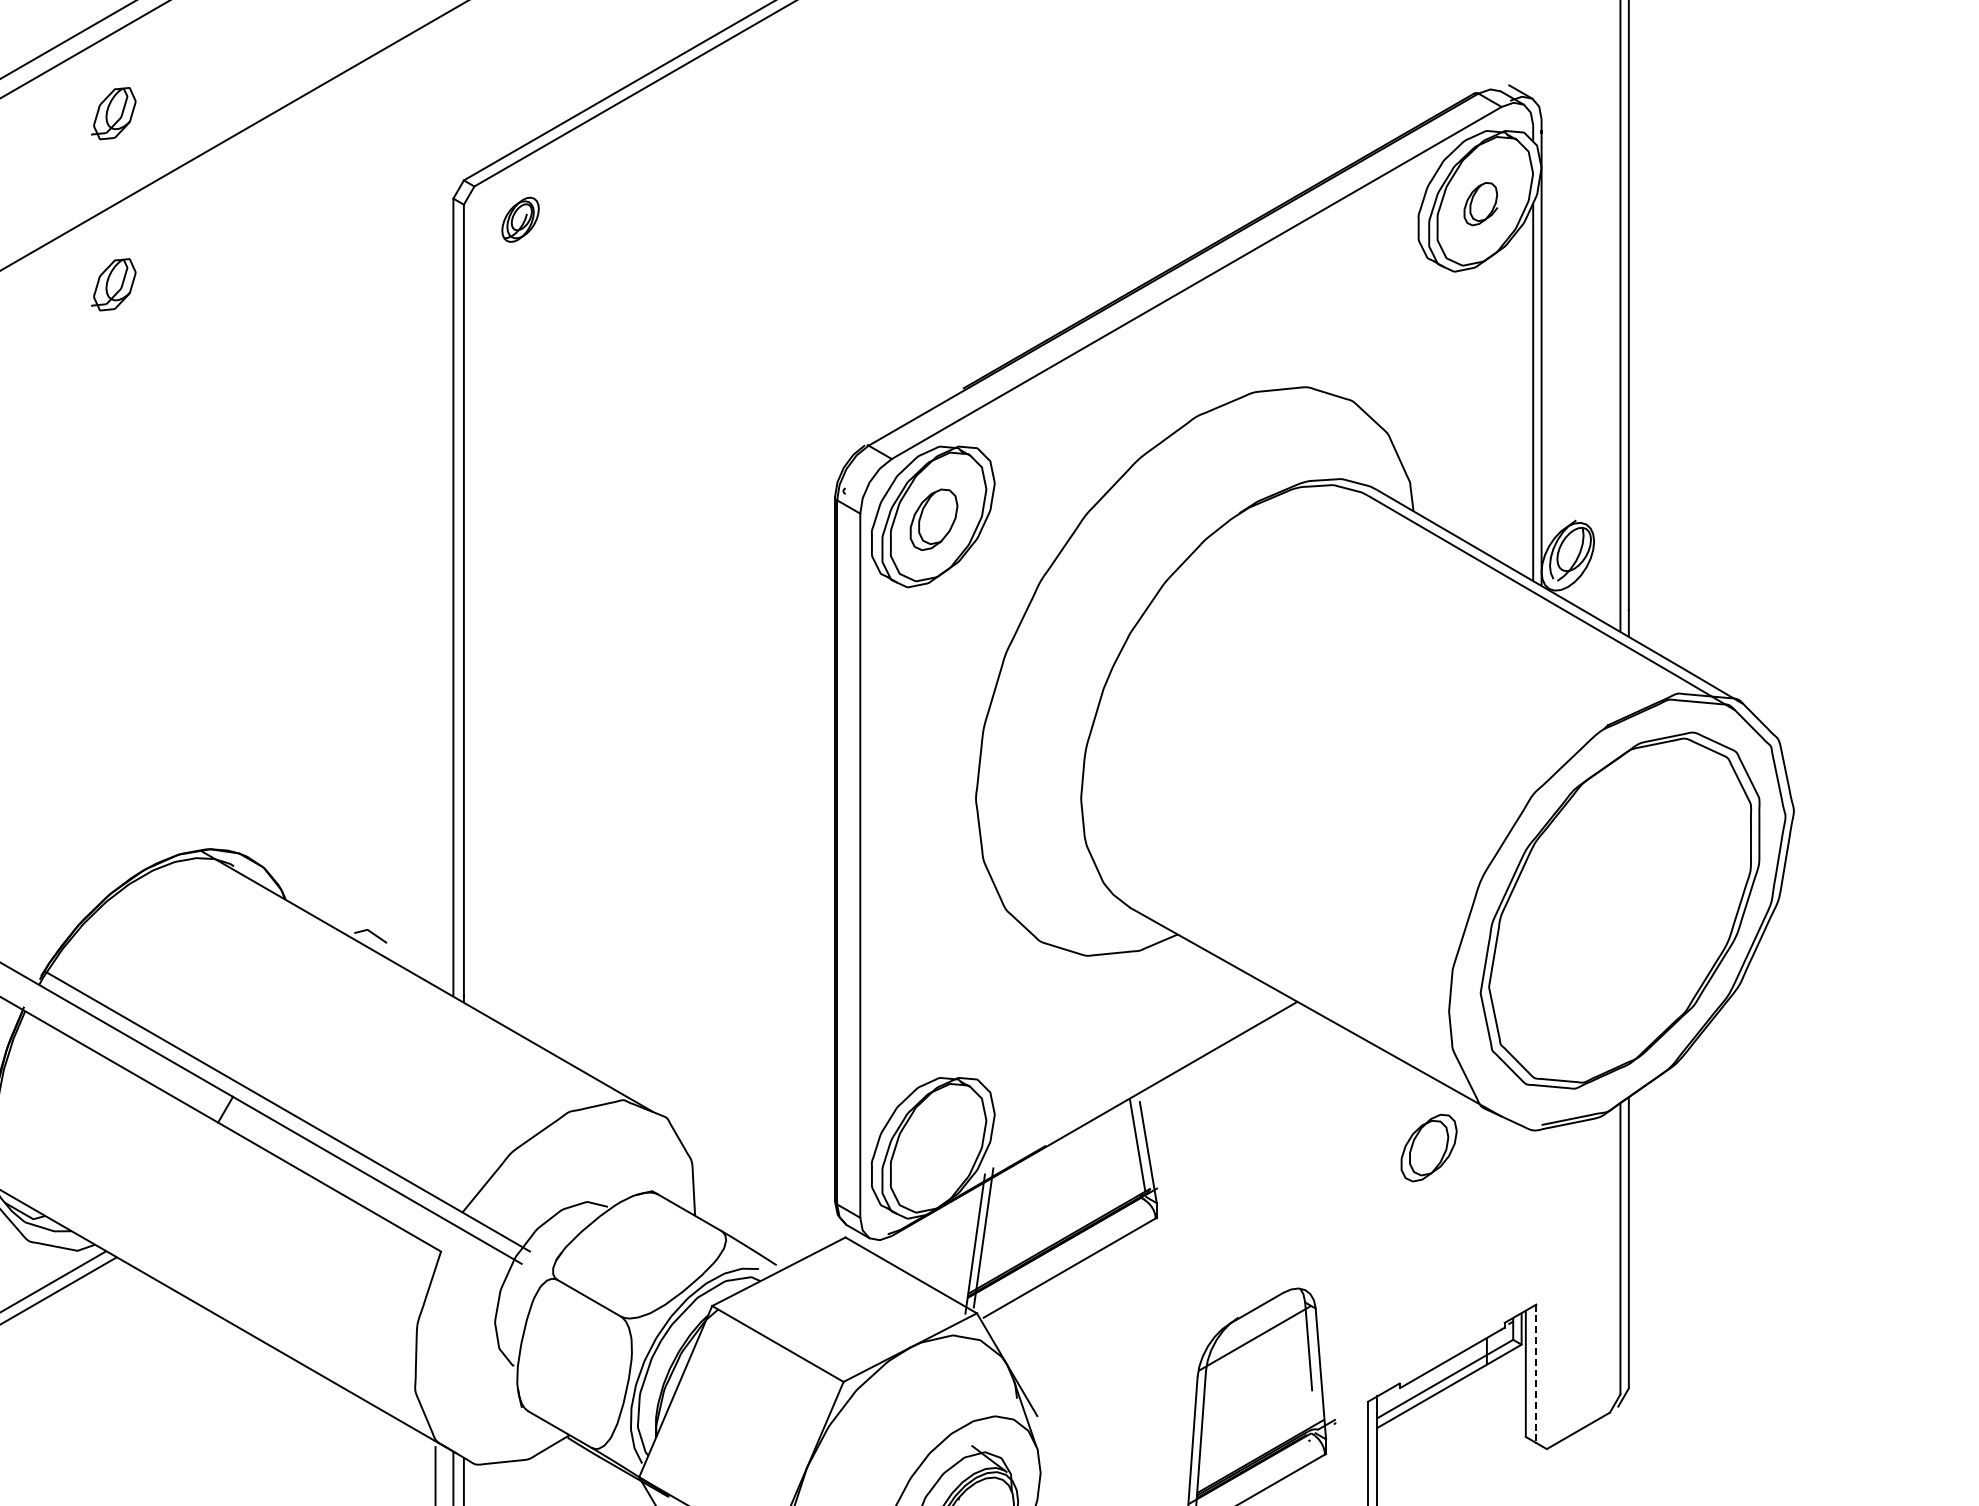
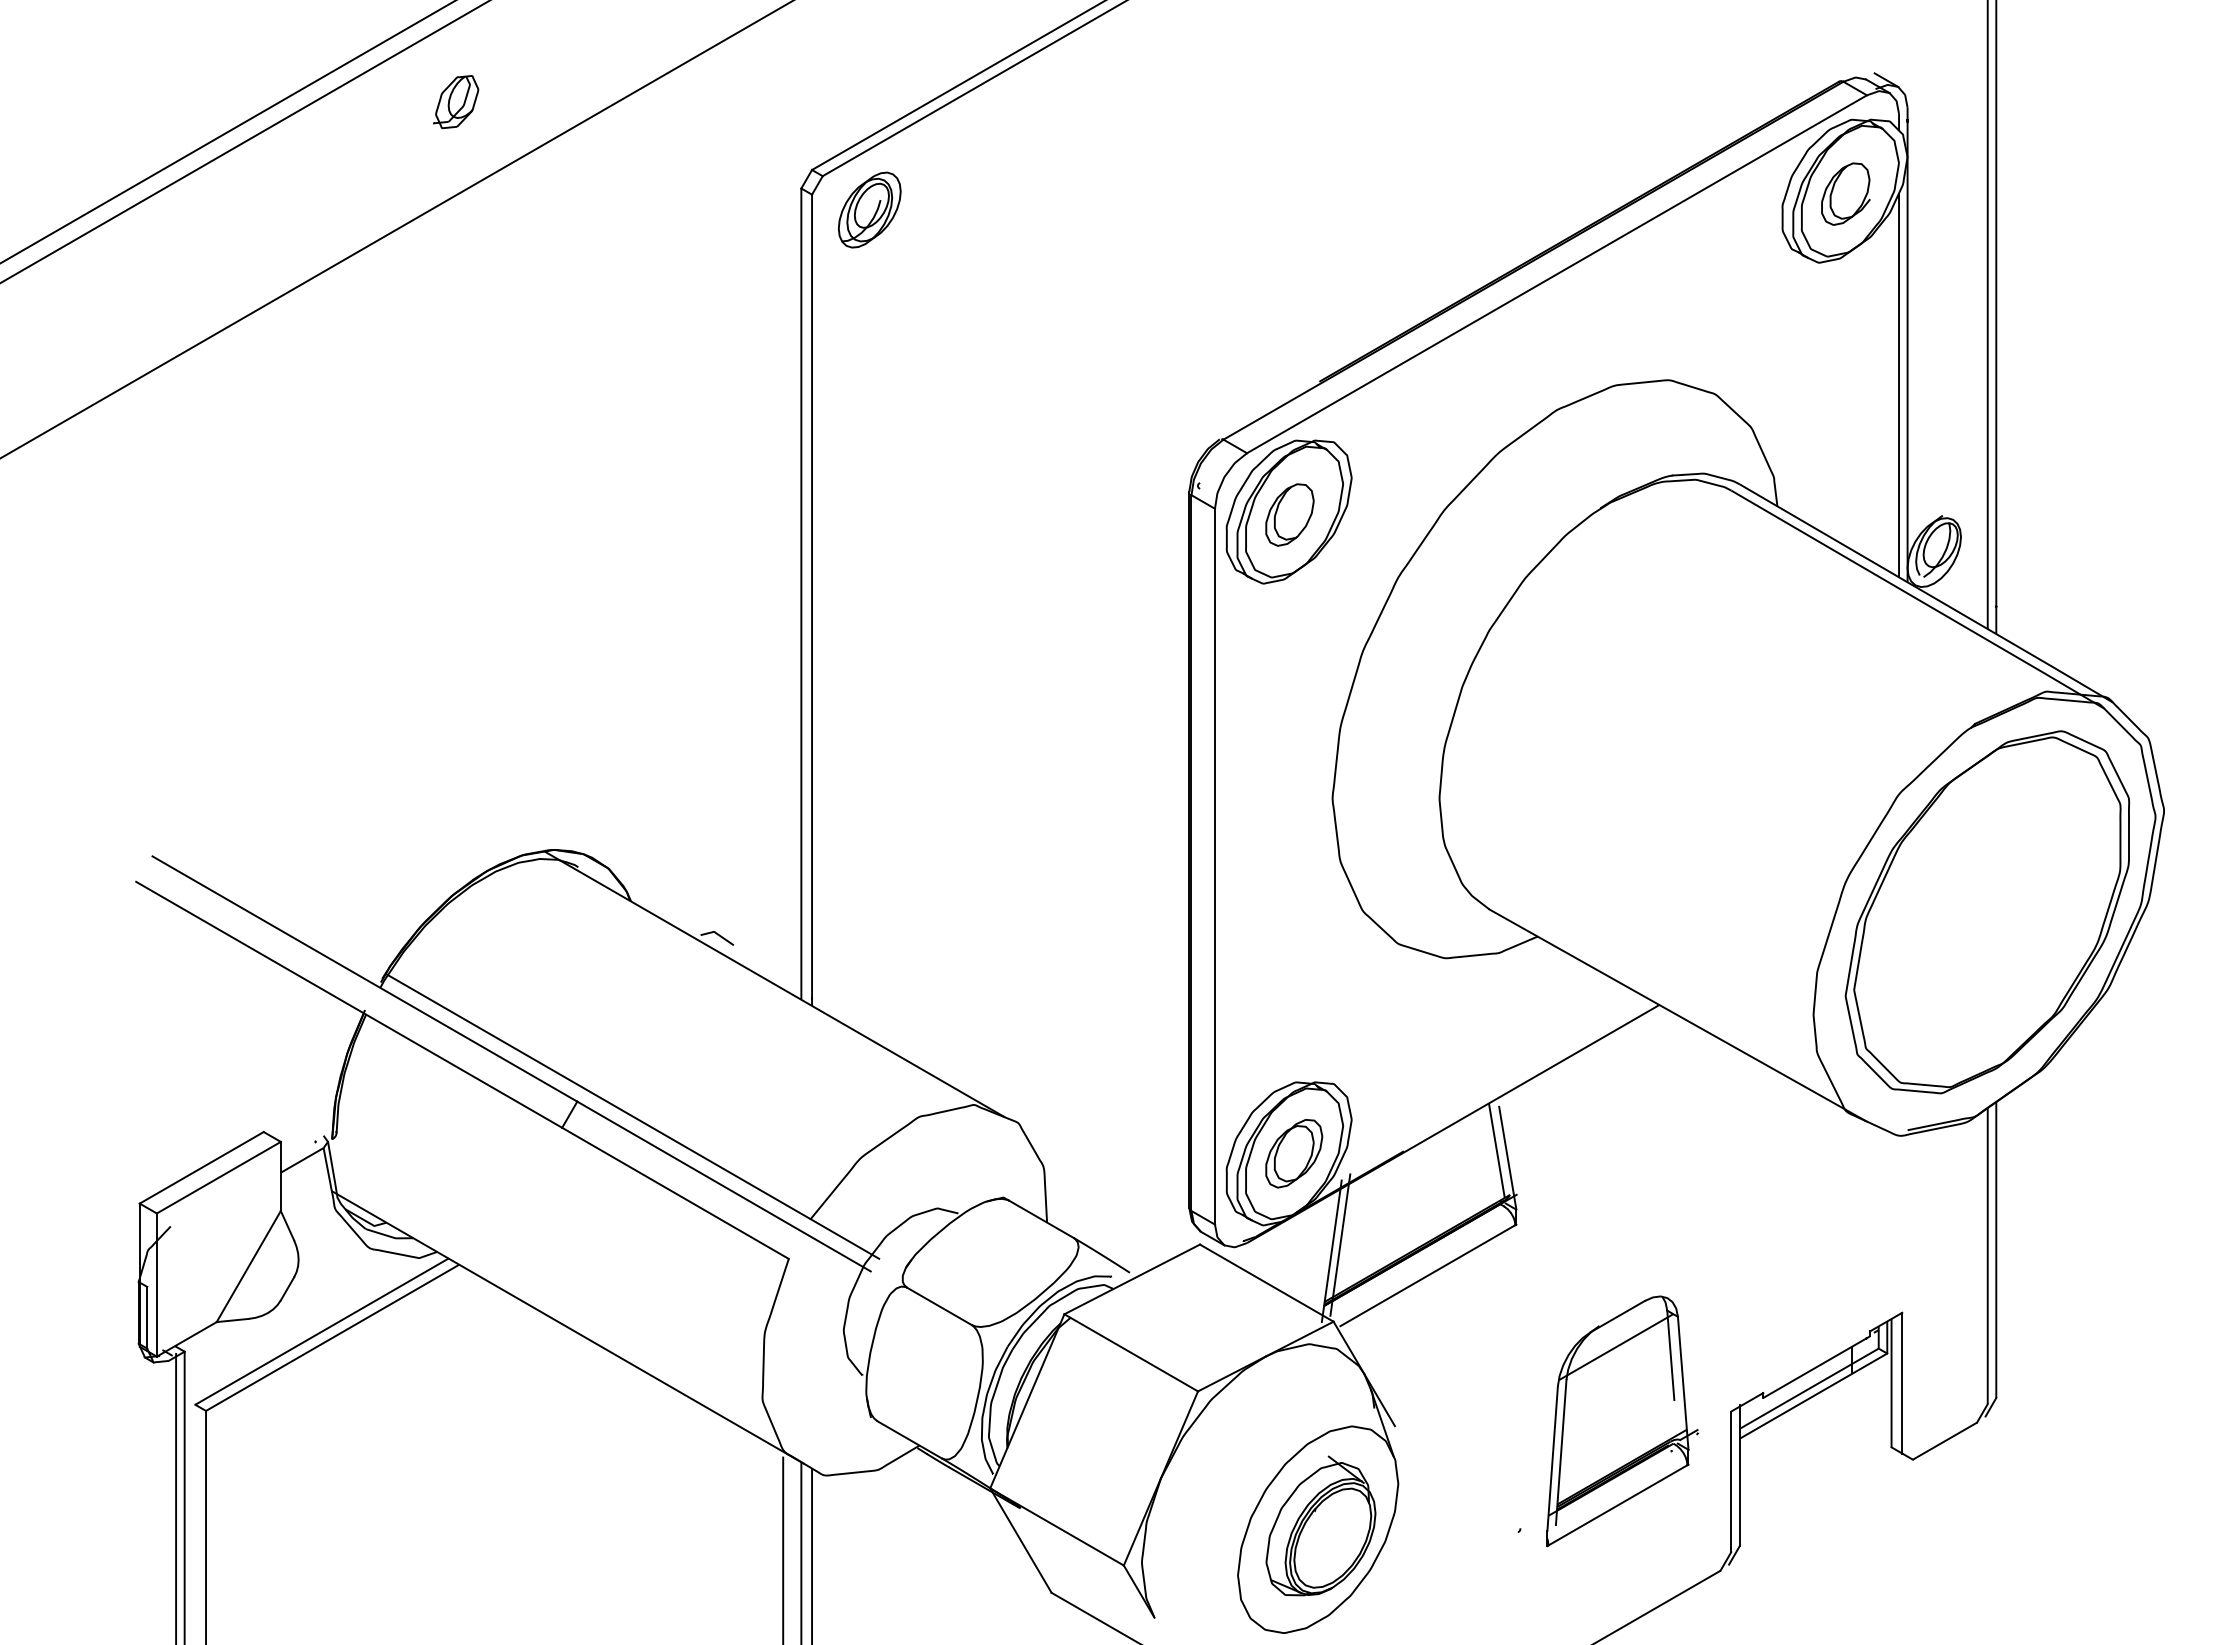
part: (1480, 203) -> (1845, 193), size x1.43
part: (520, 219) -> (869, 209), size x1.67
part: (114, 285) -> (456, 276), removed
part: (1429, 1147) -> (1294, 1153), moved
line: (1536, 1374) -> (1902, 1383), dashed -> solid

